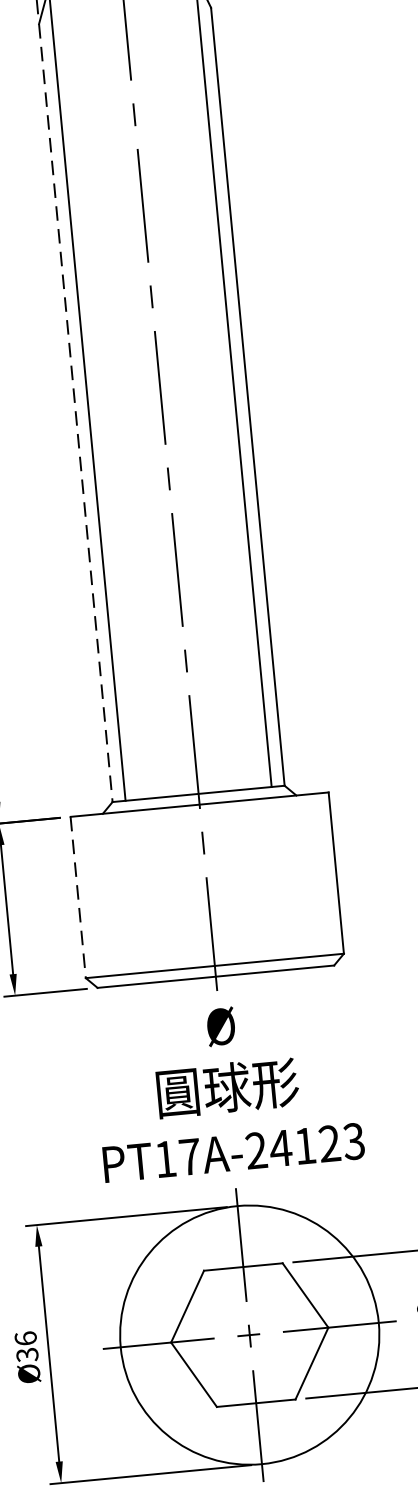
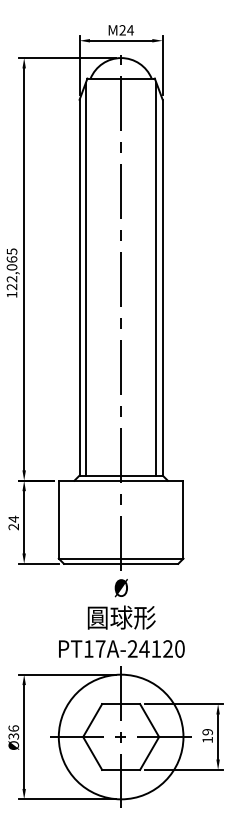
line: (75, 412) -> (79, 287), dashed -> solid
line: (77, 897) -> (58, 519), dashed -> solid
text: (353, 1140) -> (179, 648), PT17A-24123 -> PT17A-24120

